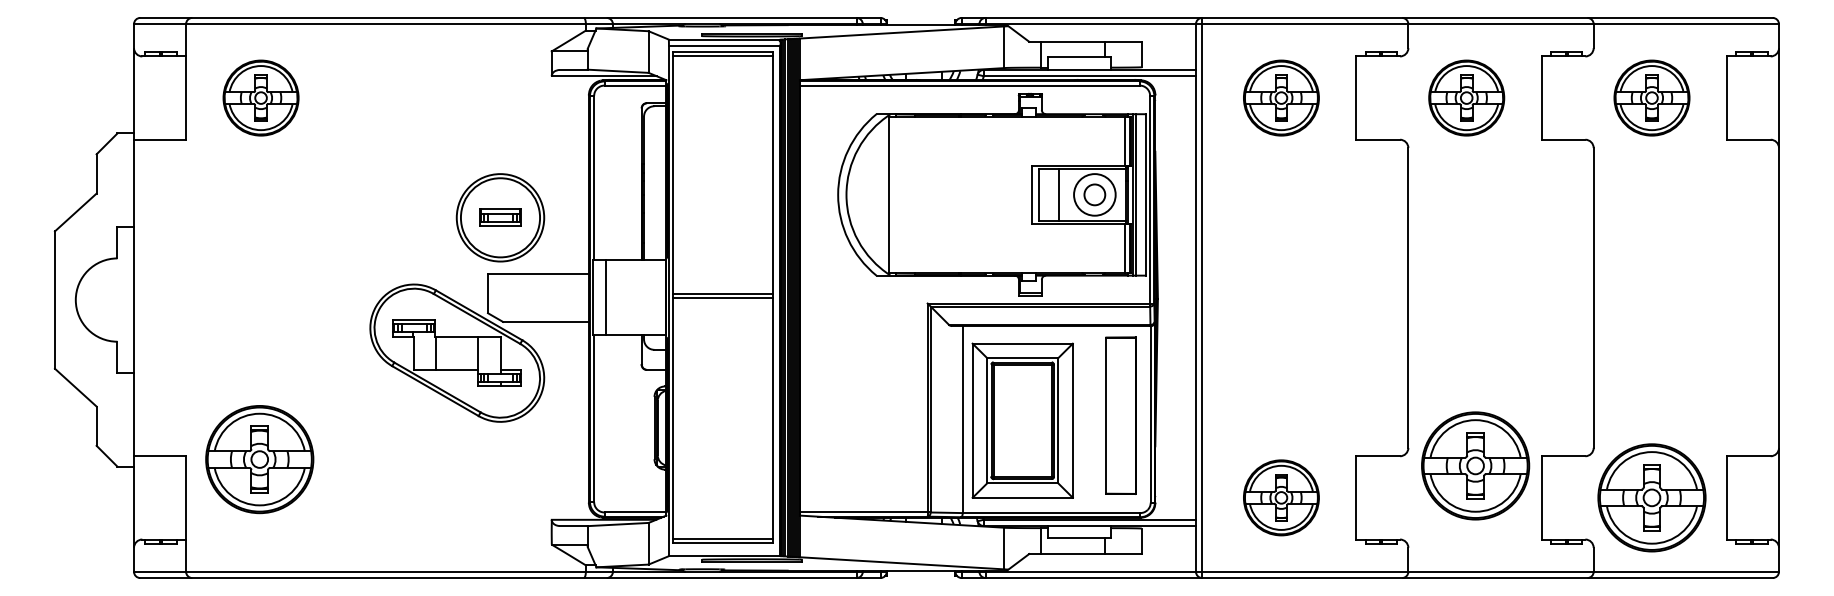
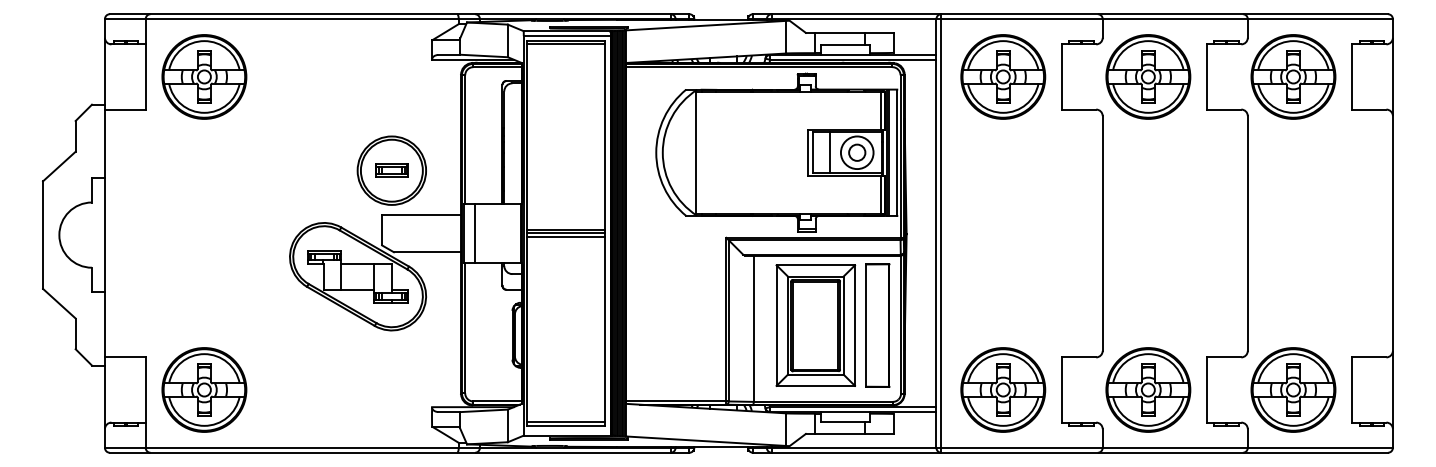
part: (261, 97) -> (204, 76), size x1.43
part: (1281, 97) -> (1003, 76), size x1.43
part: (1466, 97) -> (1148, 76), size x1.43
part: (1652, 97) -> (1293, 76), size x1.43
line: (723, 301) -> (566, 236), added
part: (1022, 420) -> (815, 325), moved
part: (259, 458) -> (204, 389), moved
part: (1475, 465) -> (1148, 389), moved
part: (1281, 497) -> (1003, 389), size x1.43

